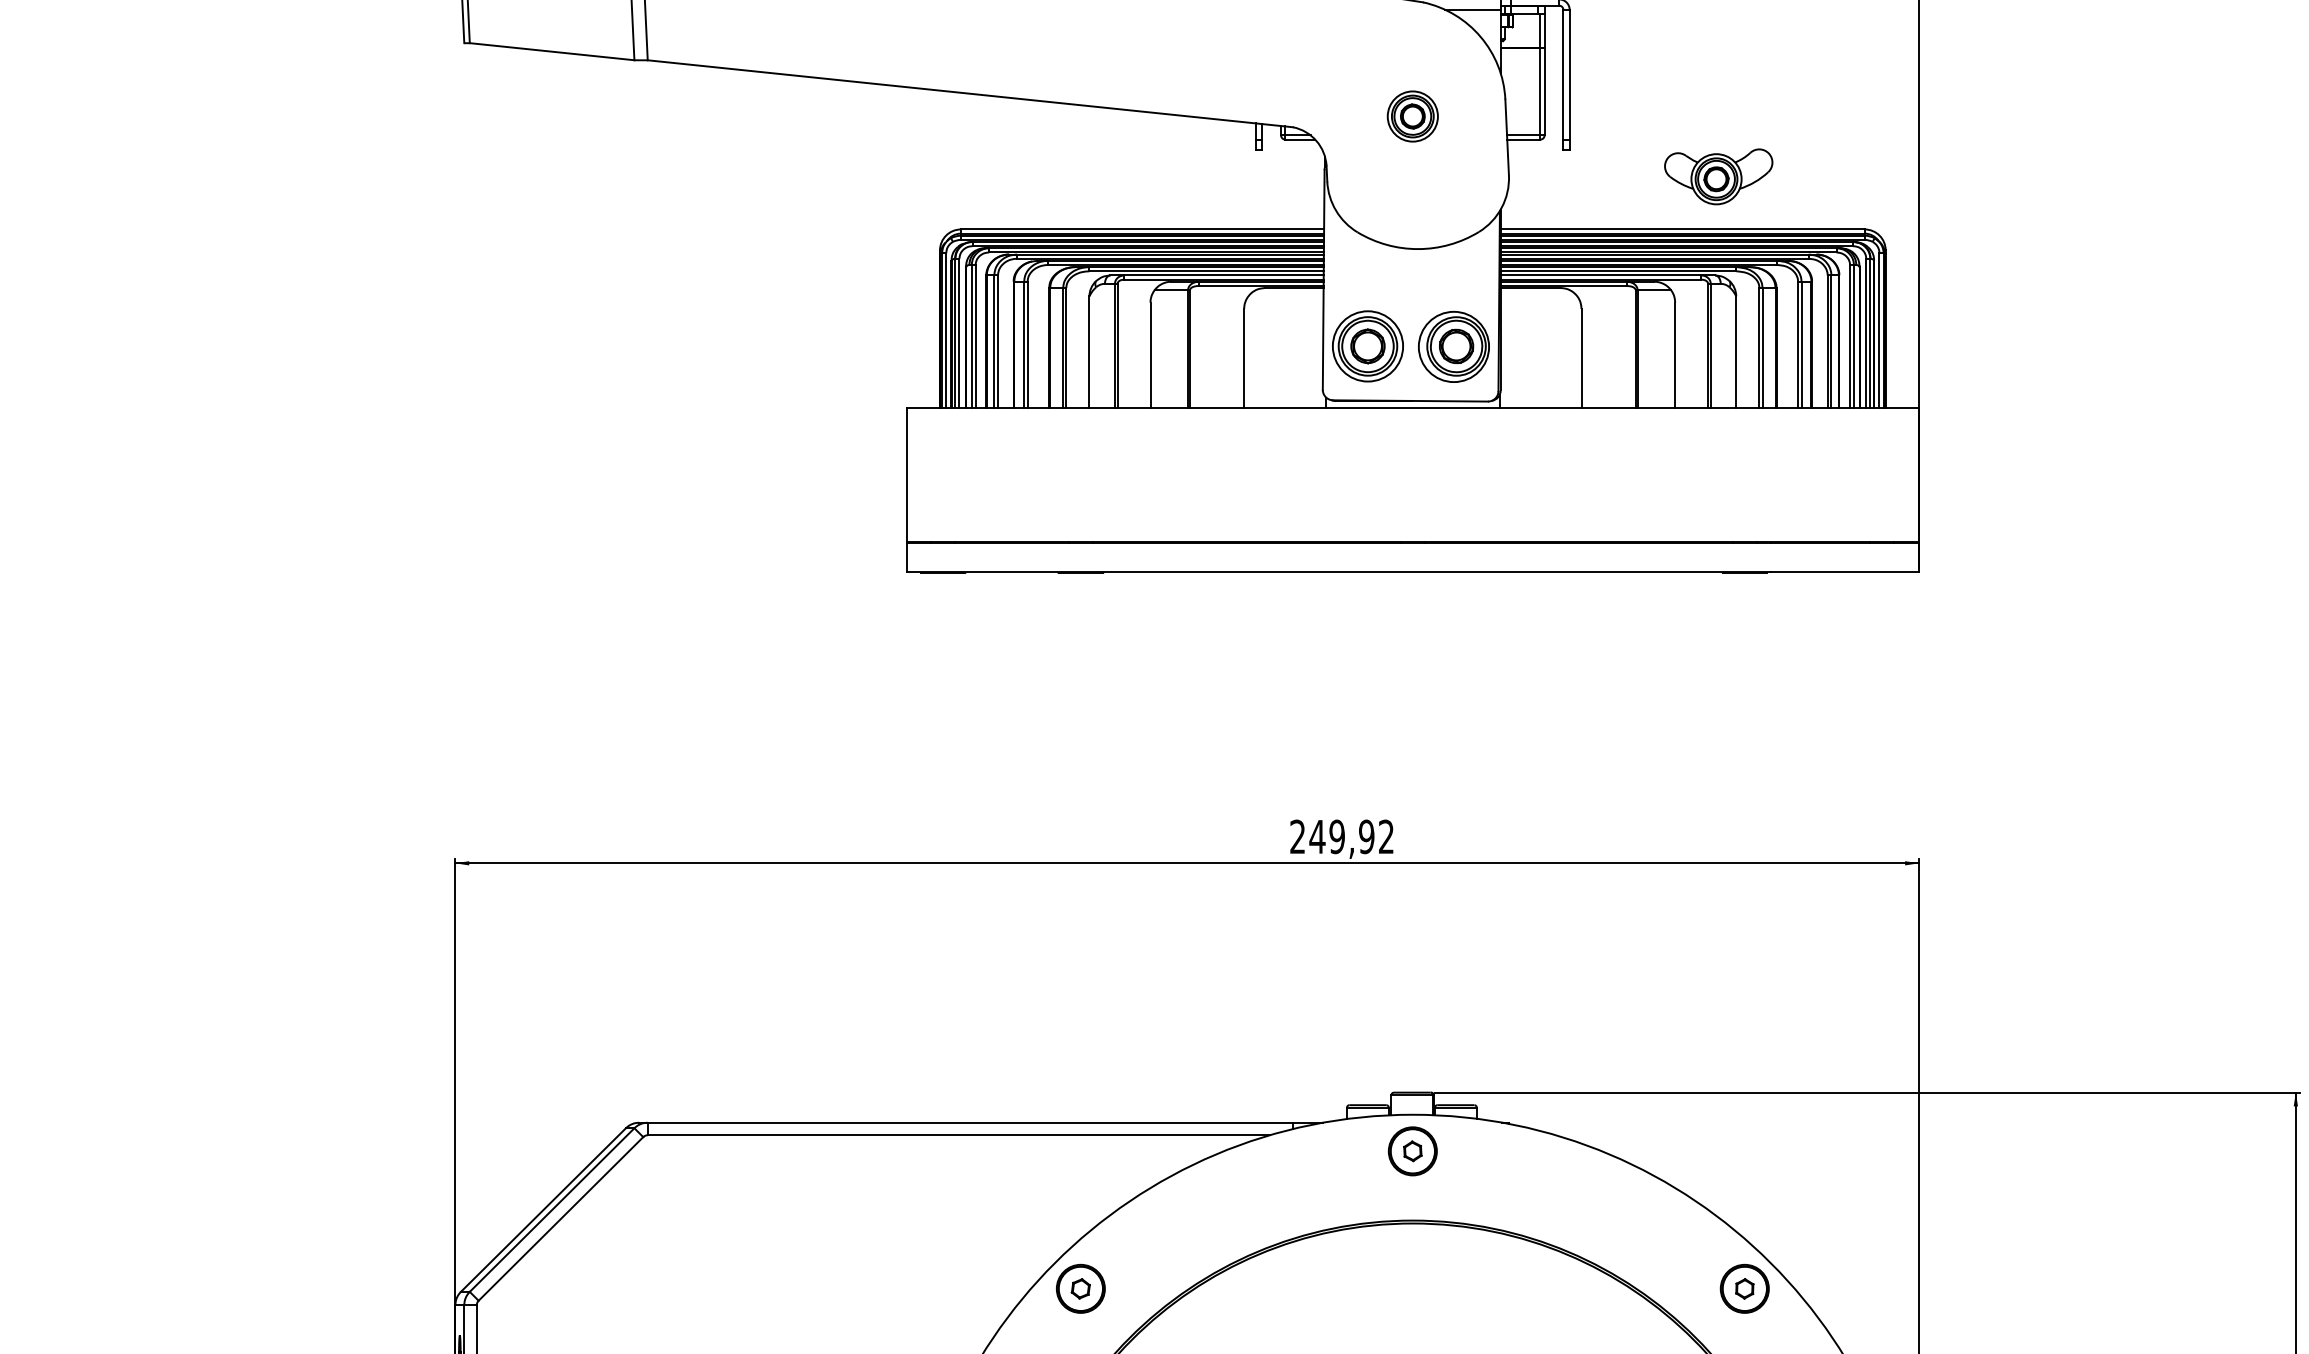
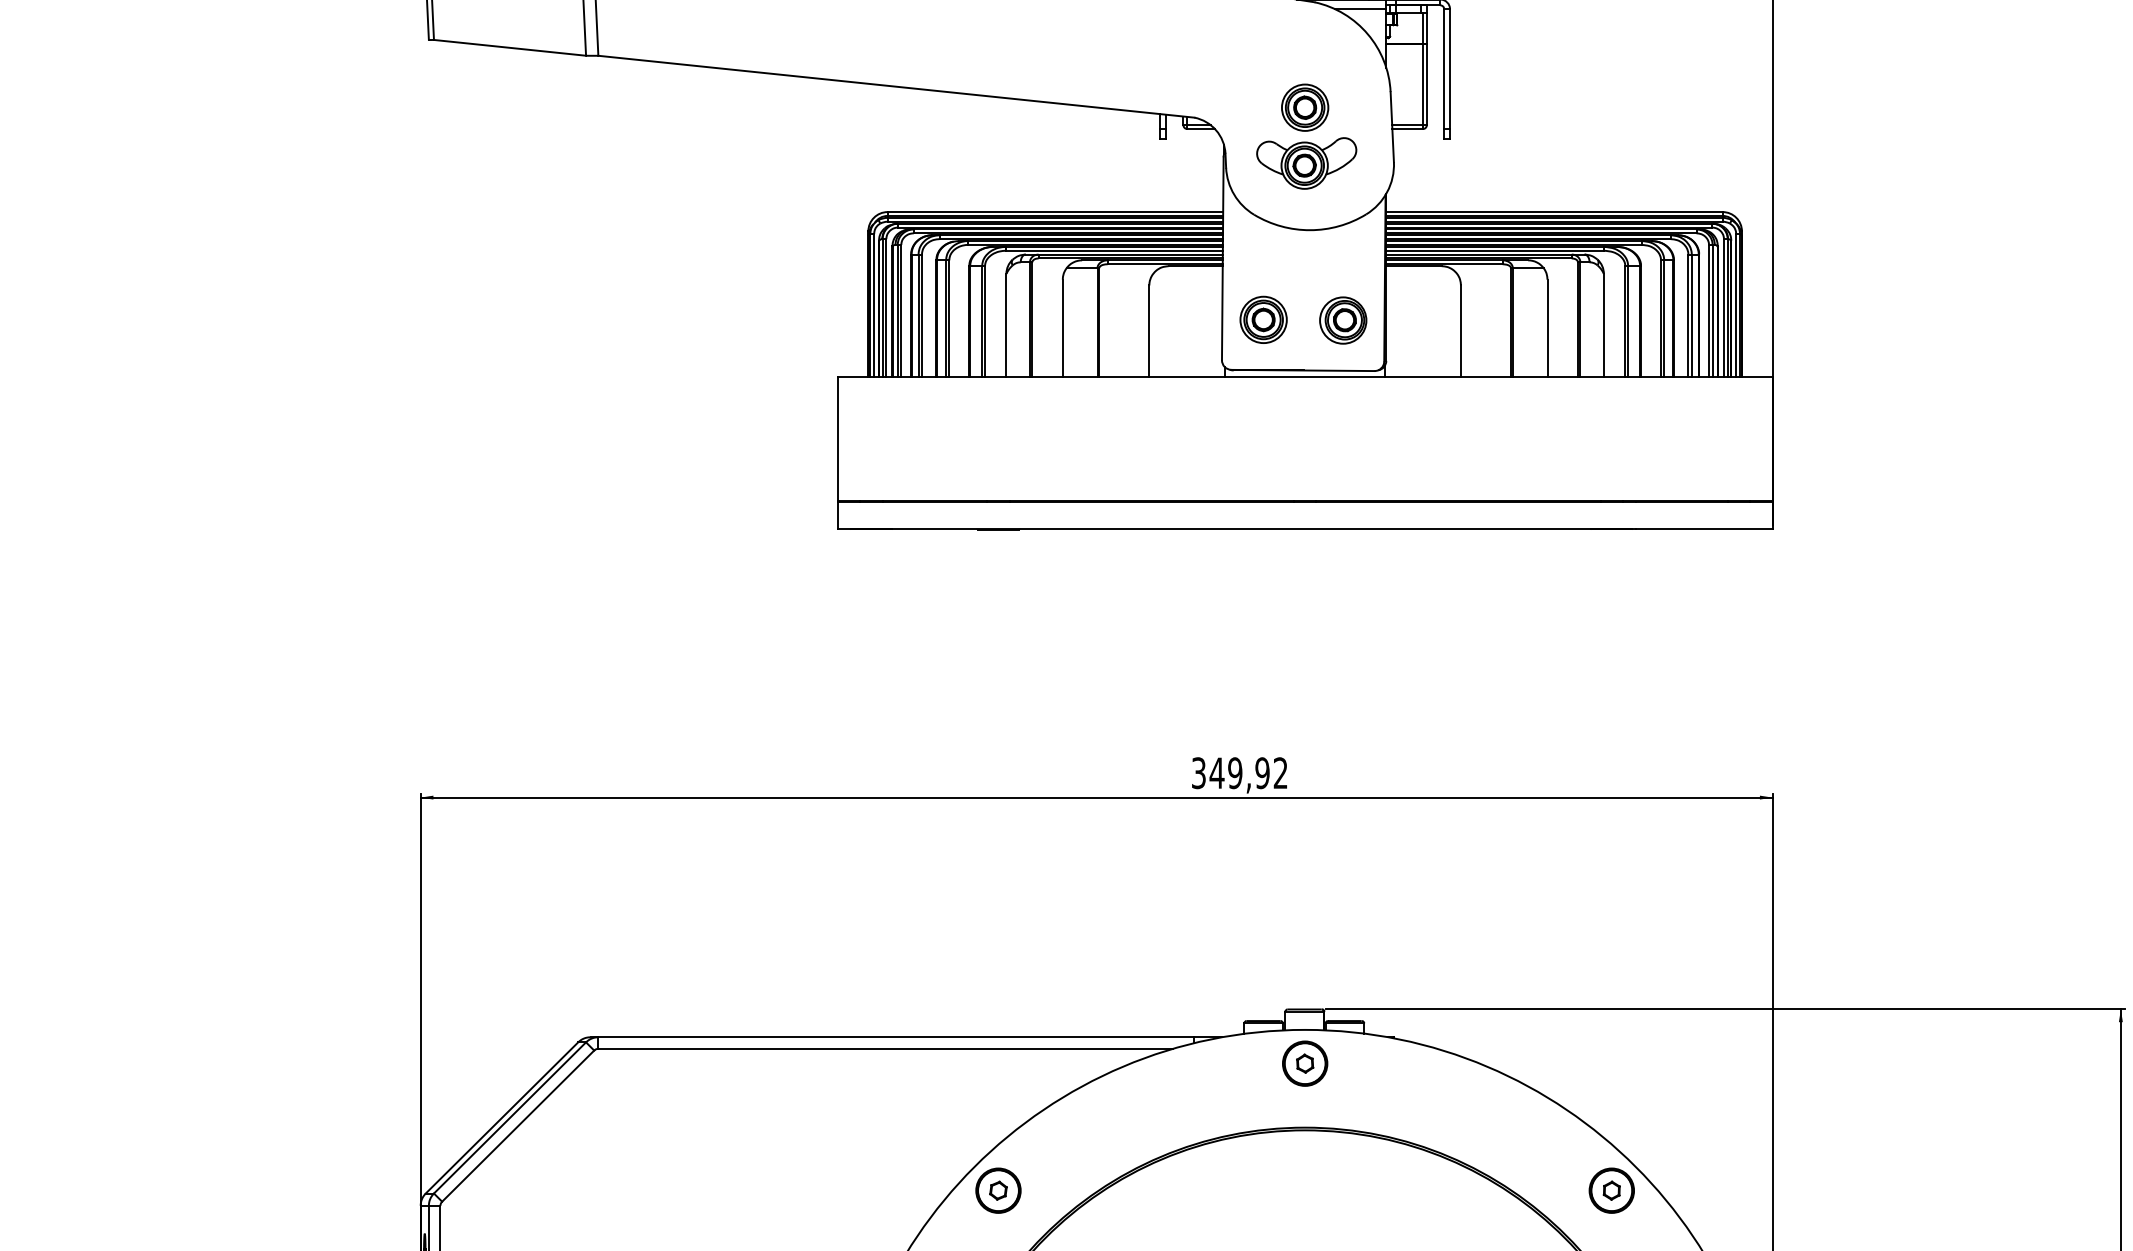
part: (1718, 176) -> (1306, 163), moved
part: (1367, 345) -> (1263, 319), size x0.71
part: (1454, 346) -> (1343, 320), size x0.71
text: (1297, 837) -> (1198, 773), 249,92 -> 349,92

